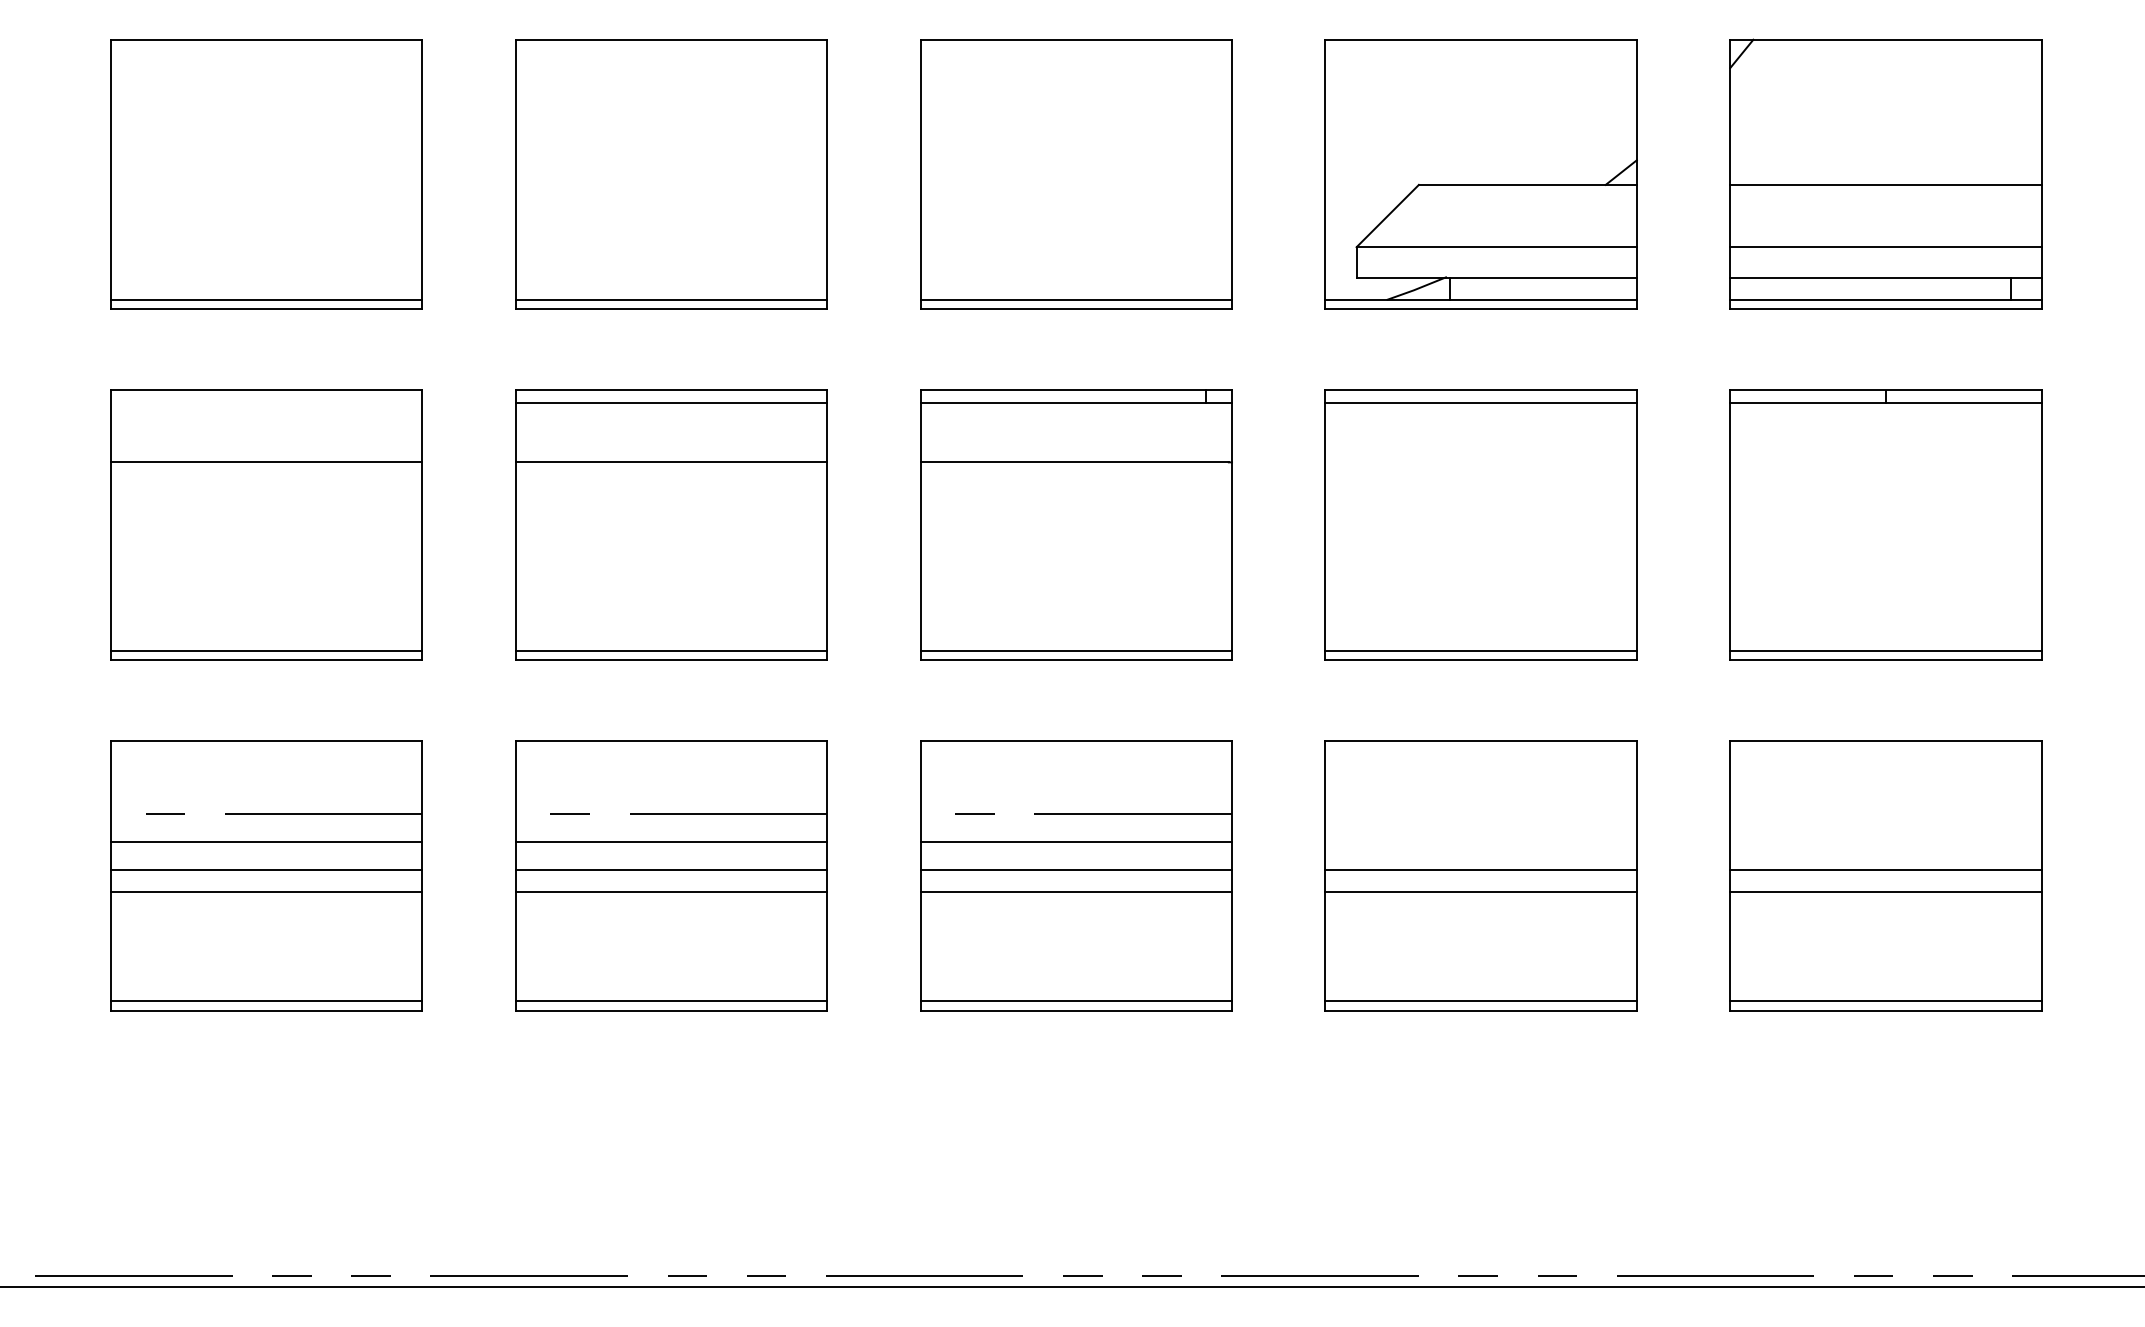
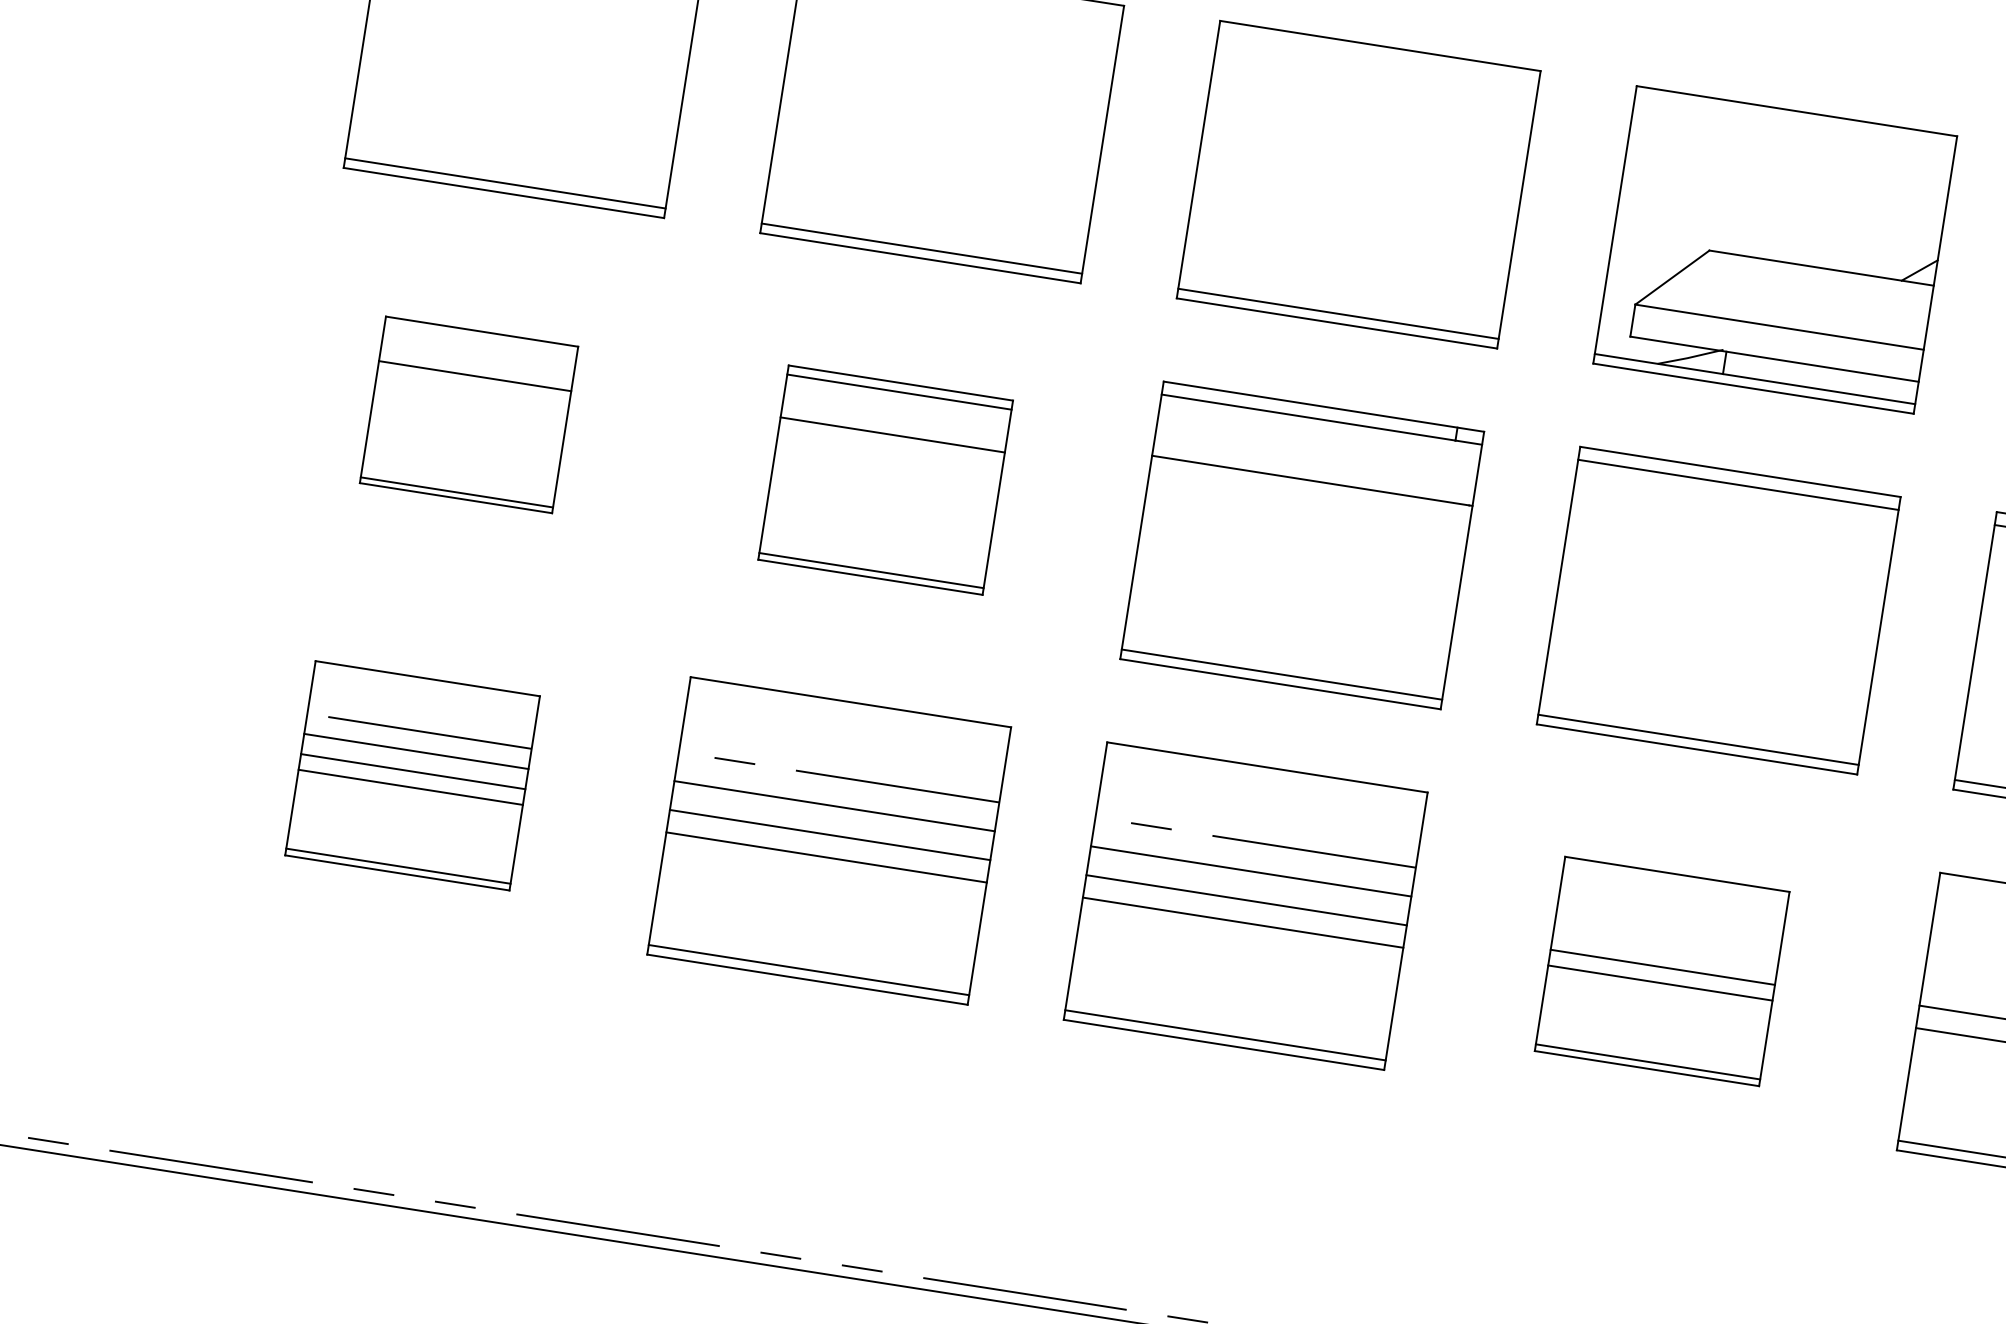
part: (266, 524) -> (469, 414), size x0.6
part: (671, 524) -> (885, 479), size x0.7
part: (266, 875) -> (412, 775), size x0.7
part: (1480, 875) -> (1661, 971), size x0.7

